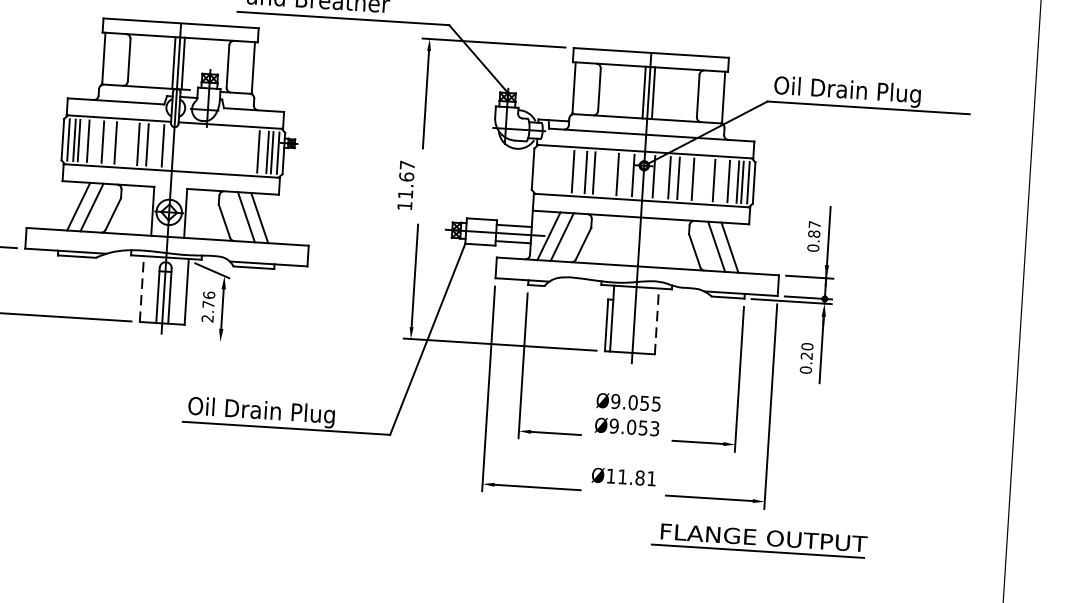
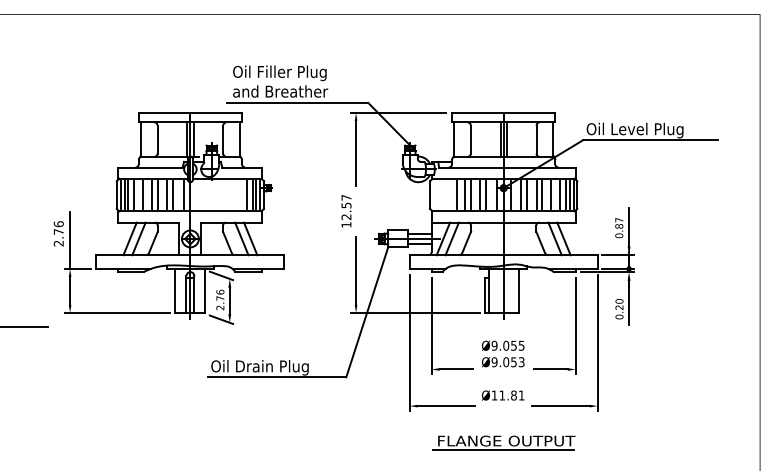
text: (867, 92) -> (648, 130), Oil Drain Plug -> Oil Level Plug
line: (124, 142) -> (157, 194), added
line: (608, 173) -> (480, 194), added
line: (701, 178) -> (542, 194), added
text: (406, 184) -> (346, 210), 11.67 -> 12.57
line: (141, 288) -> (175, 290), dashed -> solid
line: (656, 320) -> (518, 290), dashed -> solid
line: (208, 336) -> (221, 319), added
part: (759, 539) -> (503, 442), moved

